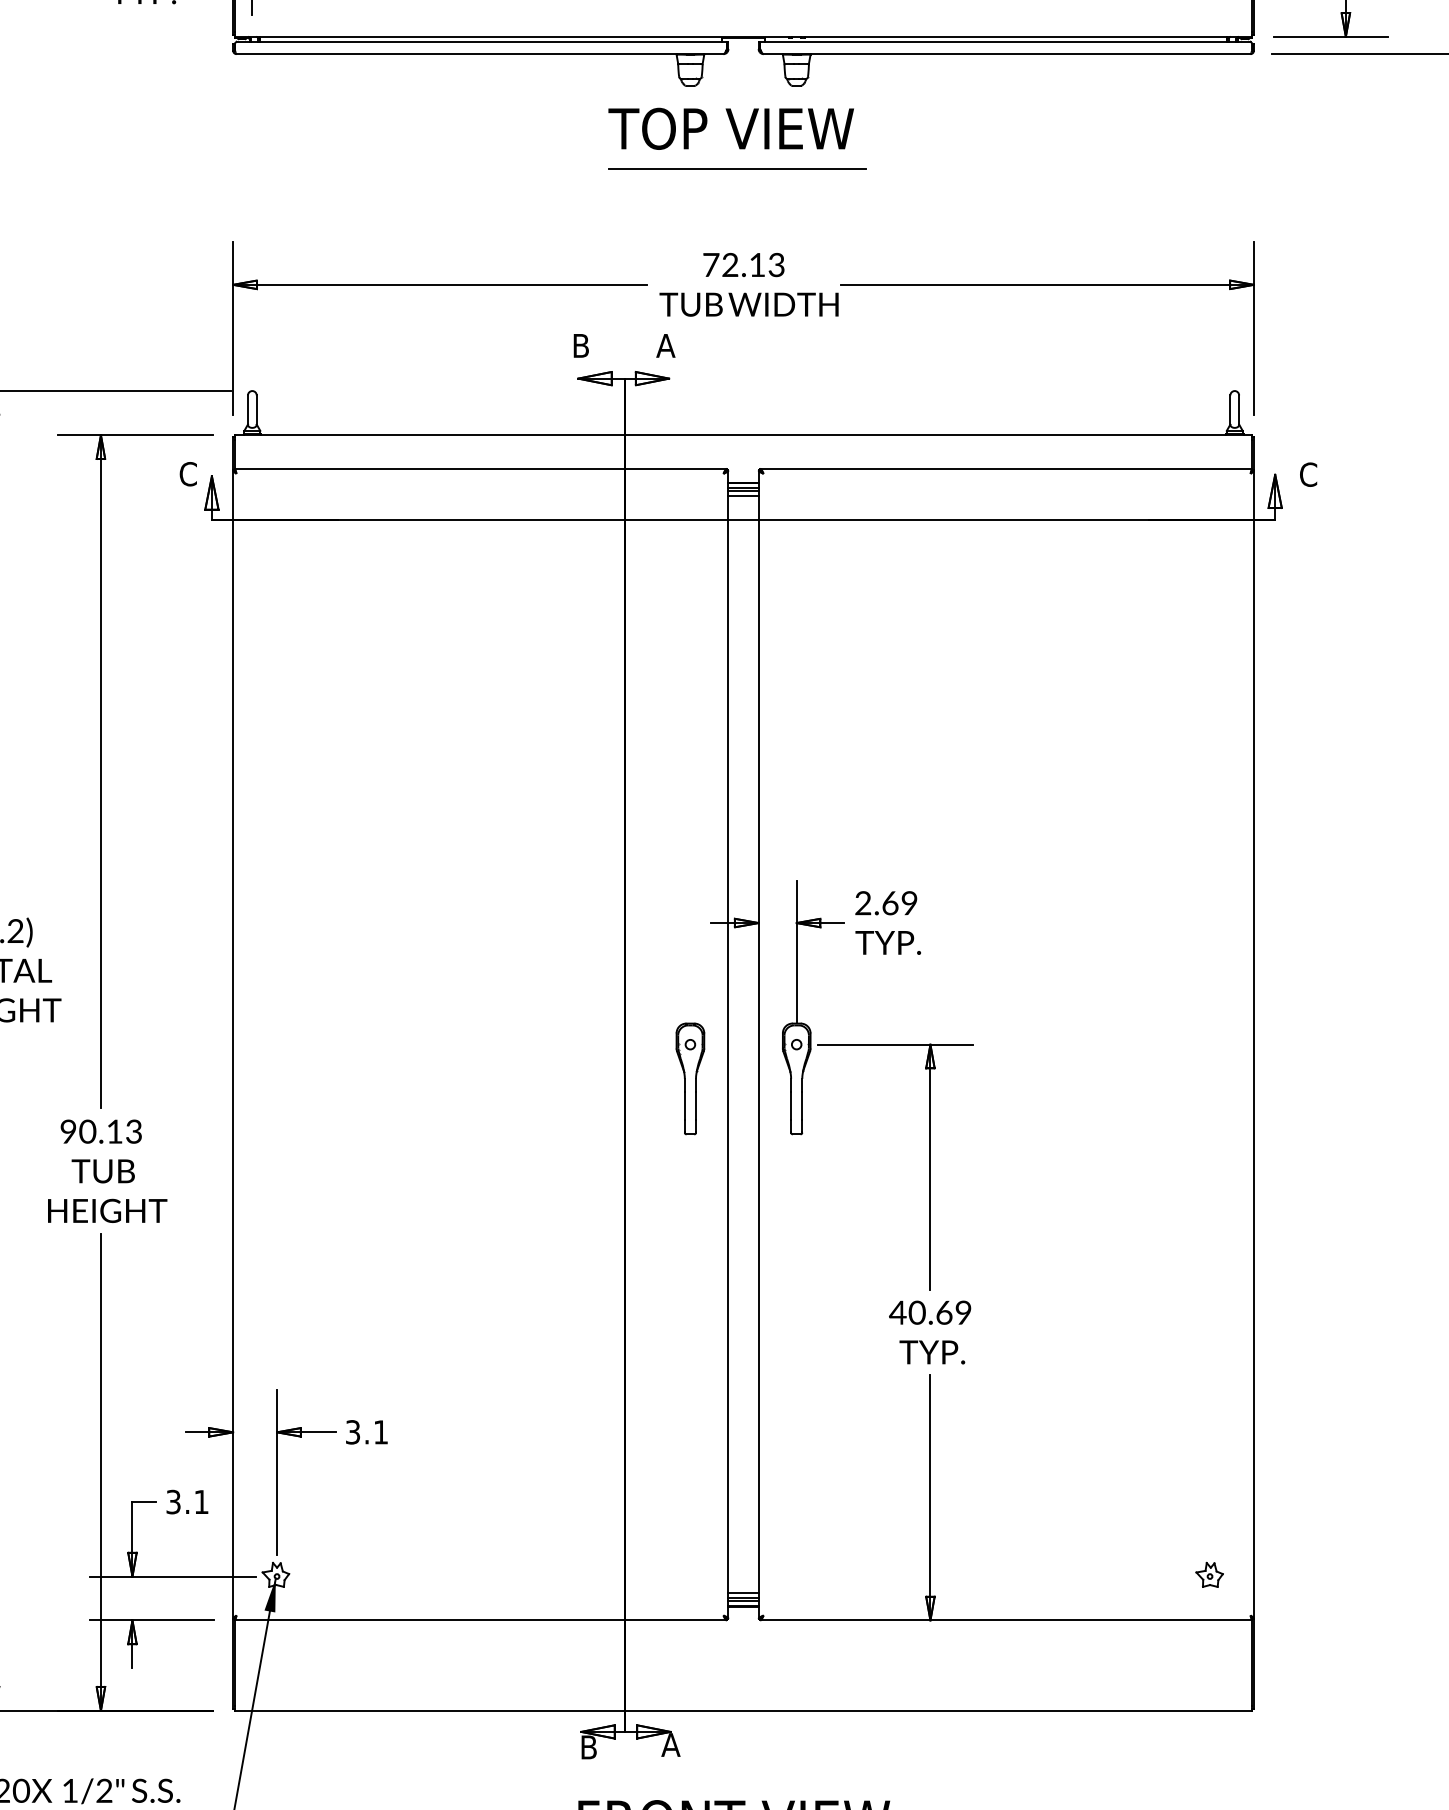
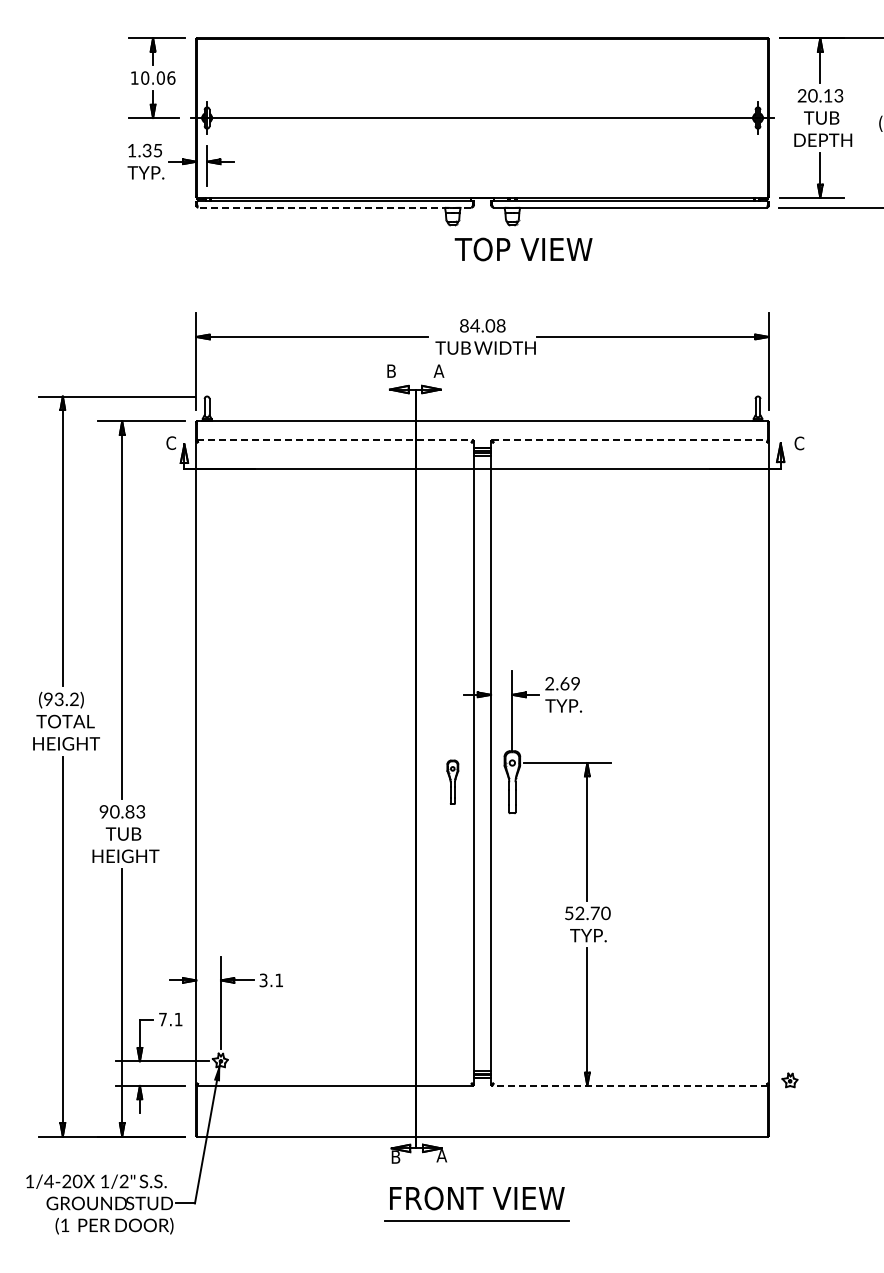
line: (479, 53) -> (334, 207), solid -> dashed
text: (730, 128) -> (523, 249), moved
line: (736, 169) -> (478, 272), removed
text: (743, 264) -> (482, 325), 72.13 -> 84.08
line: (481, 469) -> (335, 440), solid -> dashed
line: (1005, 469) -> (629, 440), solid -> dashed
part: (689, 1079) -> (452, 782), size x0.7
text: (113, 1131) -> (129, 811), 90.13 -> 90.83
text: (930, 1312) -> (587, 913), 40.69 -> 52.70
text: (172, 1501) -> (162, 1019), 3.1 -> 7.1
part: (1208, 1575) -> (789, 1080), moved
line: (1005, 1619) -> (629, 1085), solid -> dashed

